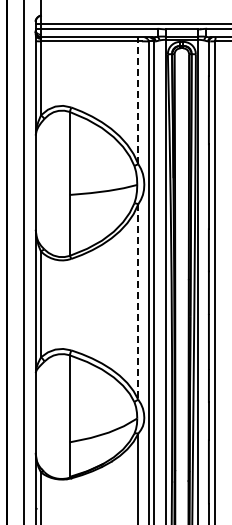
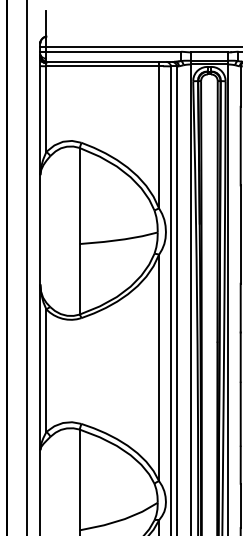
line: (138, 100) -> (159, 134), dashed -> solid
line: (138, 302) -> (159, 368), dashed -> solid

